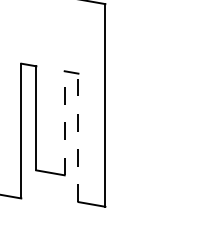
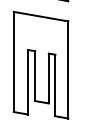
line: (64, 123) -> (48, 78), dashed -> solid
line: (78, 137) -> (55, 85), dashed -> solid

